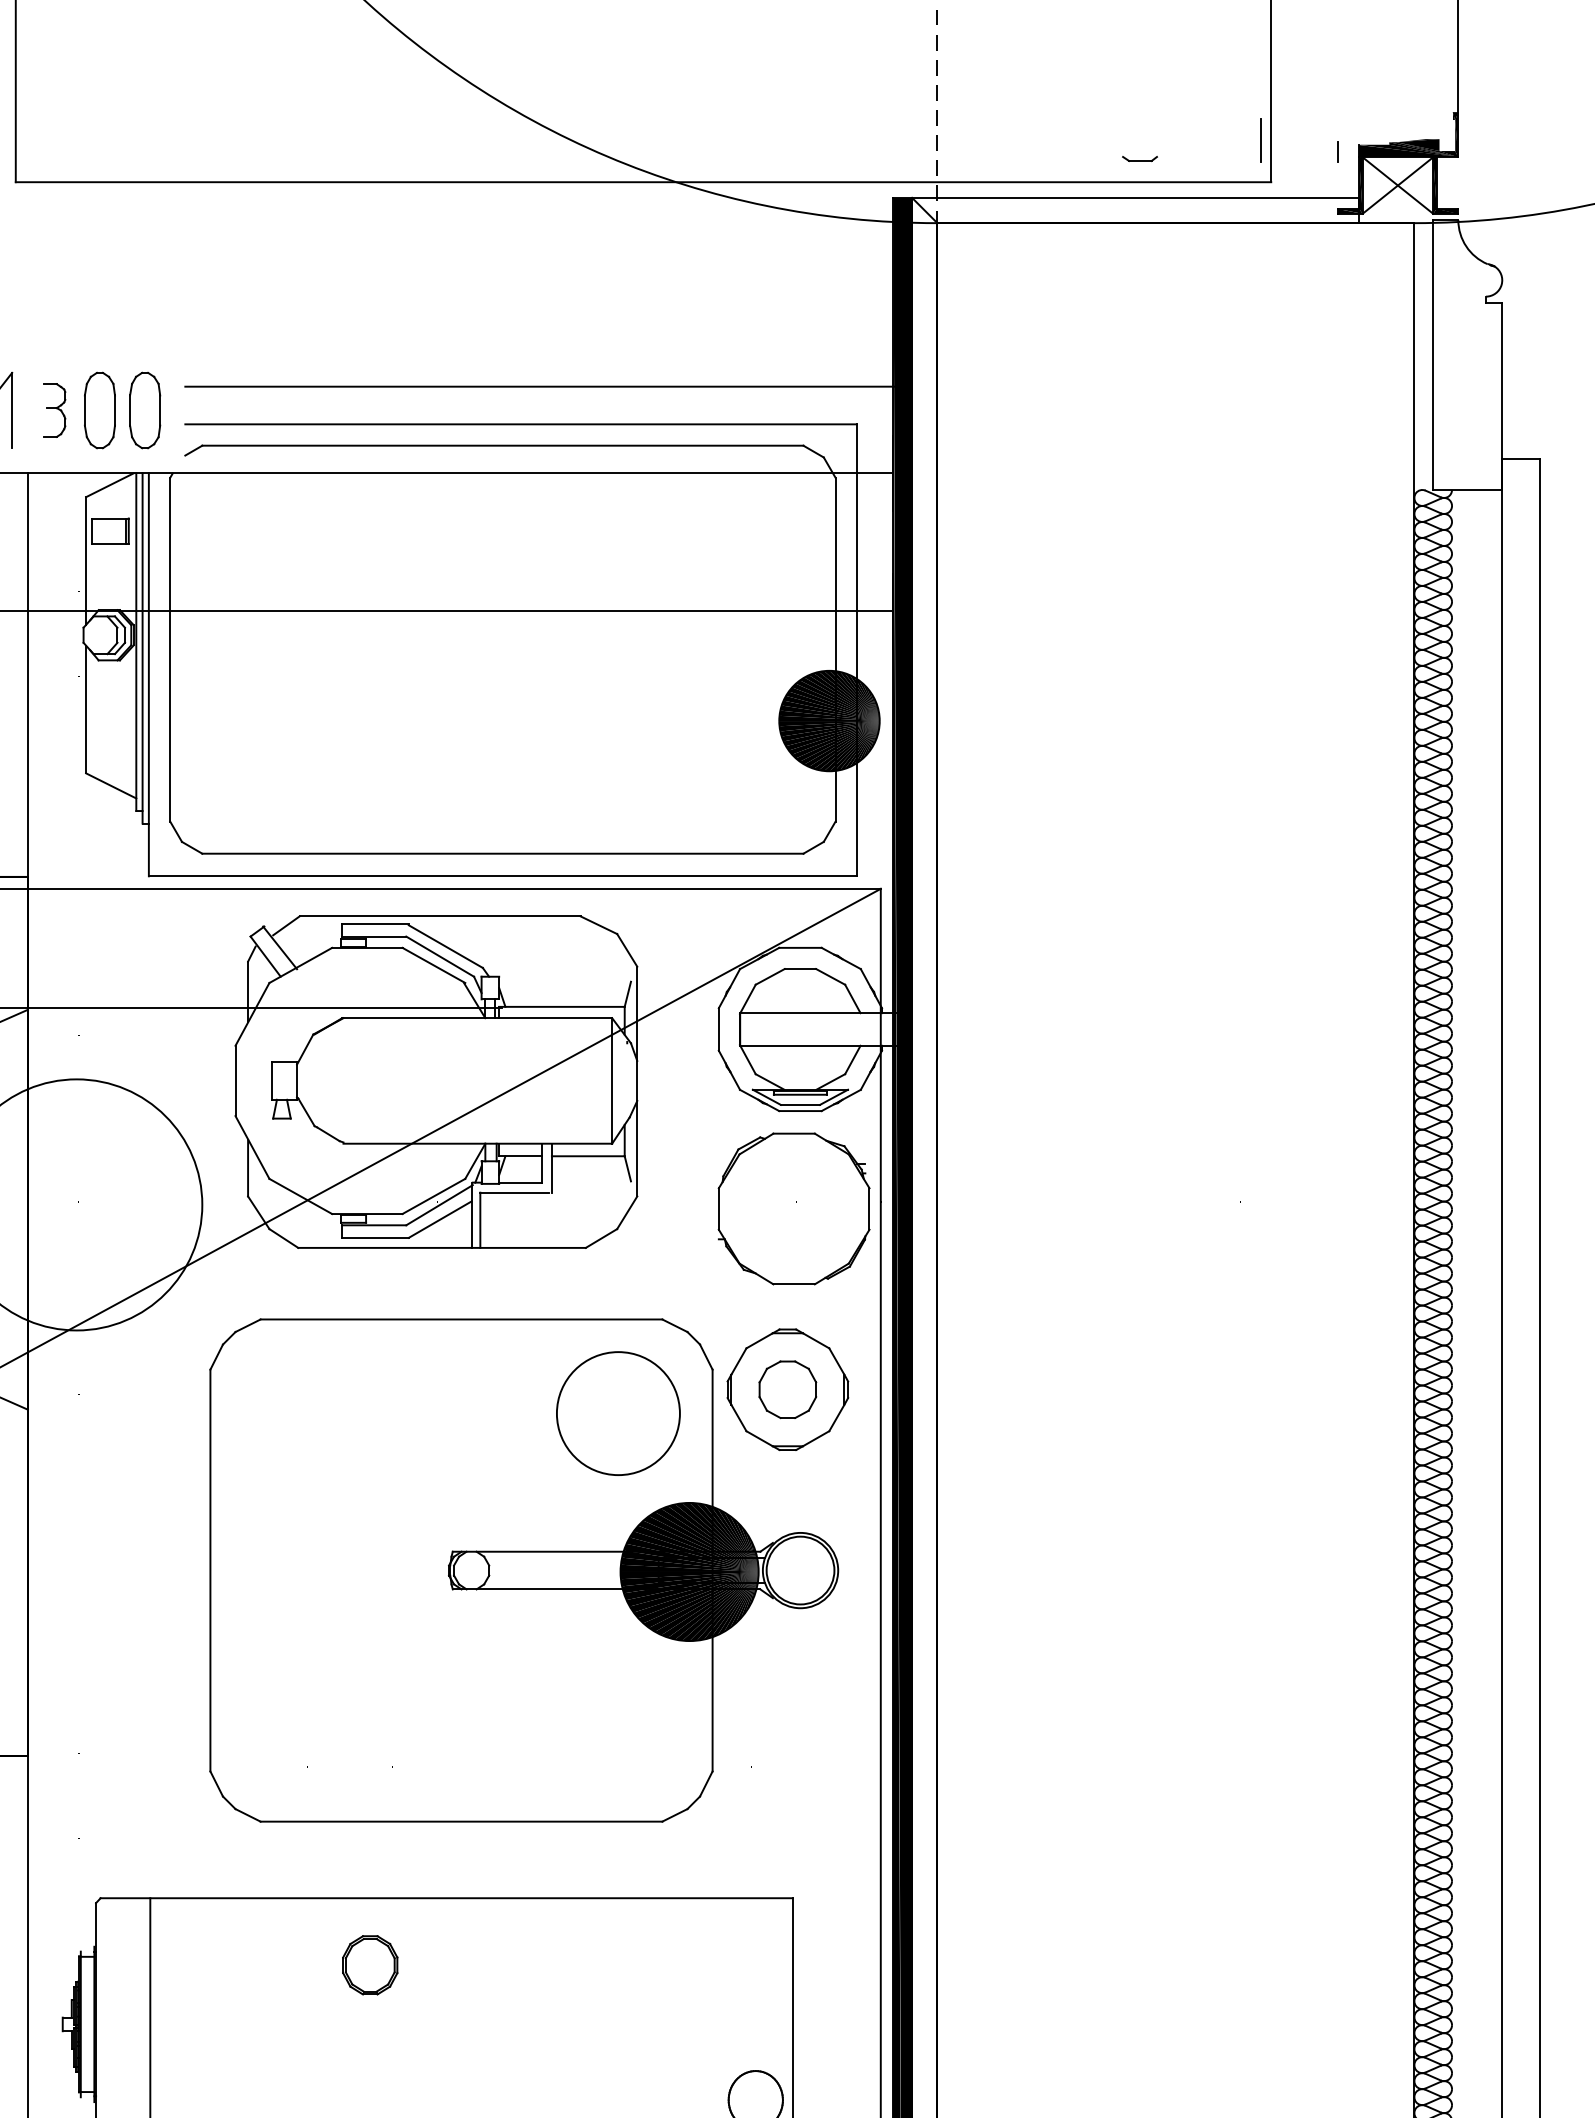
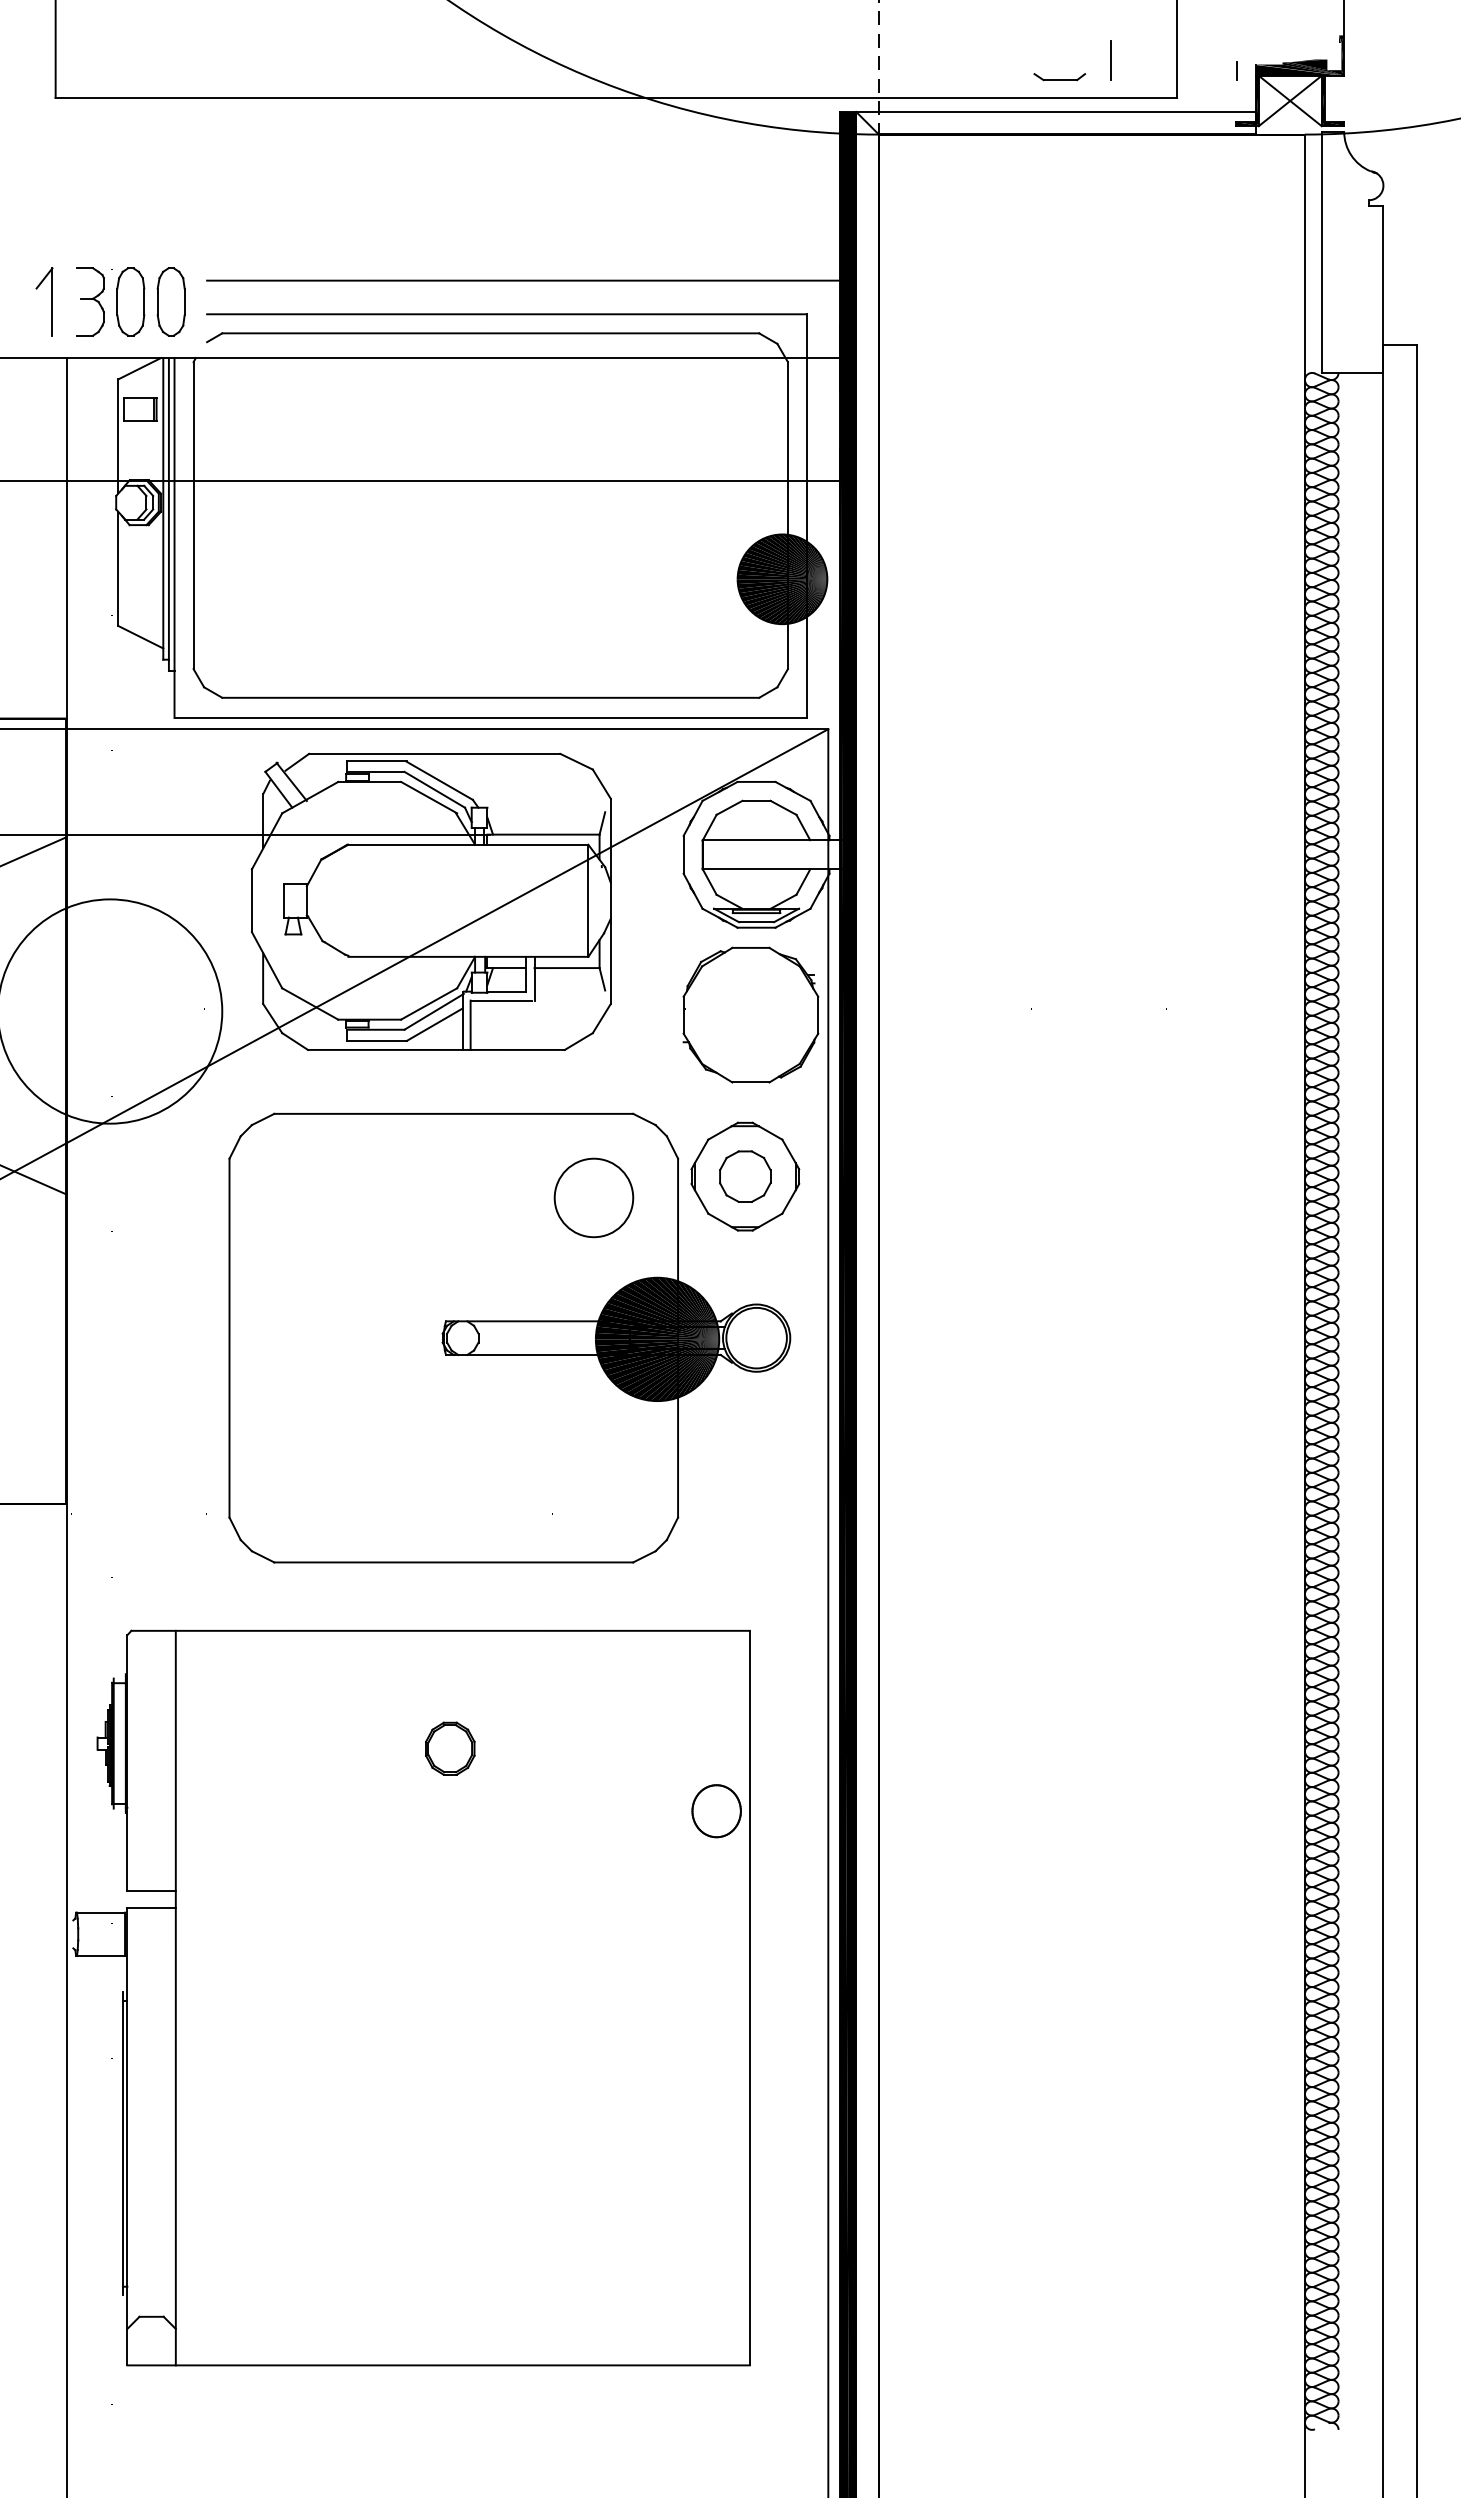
line: (1260, 140) -> (1110, 60), moved
part: (1139, 159) -> (1059, 77), size x1.67
part: (54, 410) -> (90, 301), size x1.43
circle: (617, 1413) -> (593, 1197), size x0.71
part: (370, 1965) -> (450, 1748), moved

